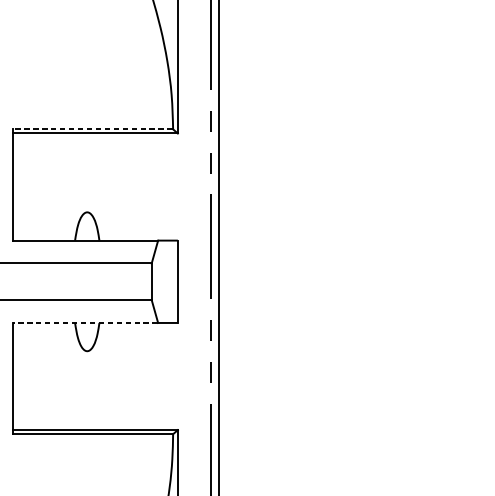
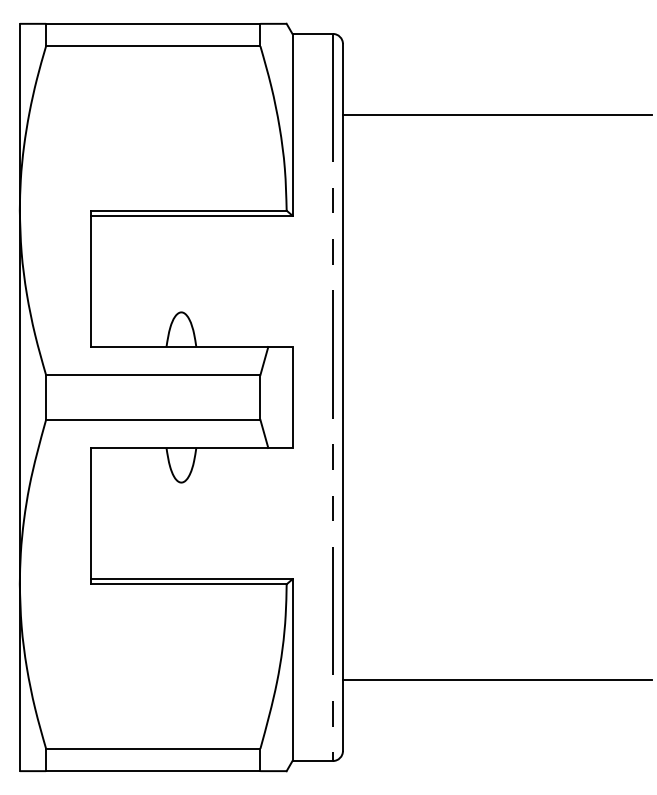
line: (345, 50) -> (497, 114), added
line: (93, 129) -> (188, 210), dashed -> solid
line: (85, 322) -> (179, 447), dashed -> solid

